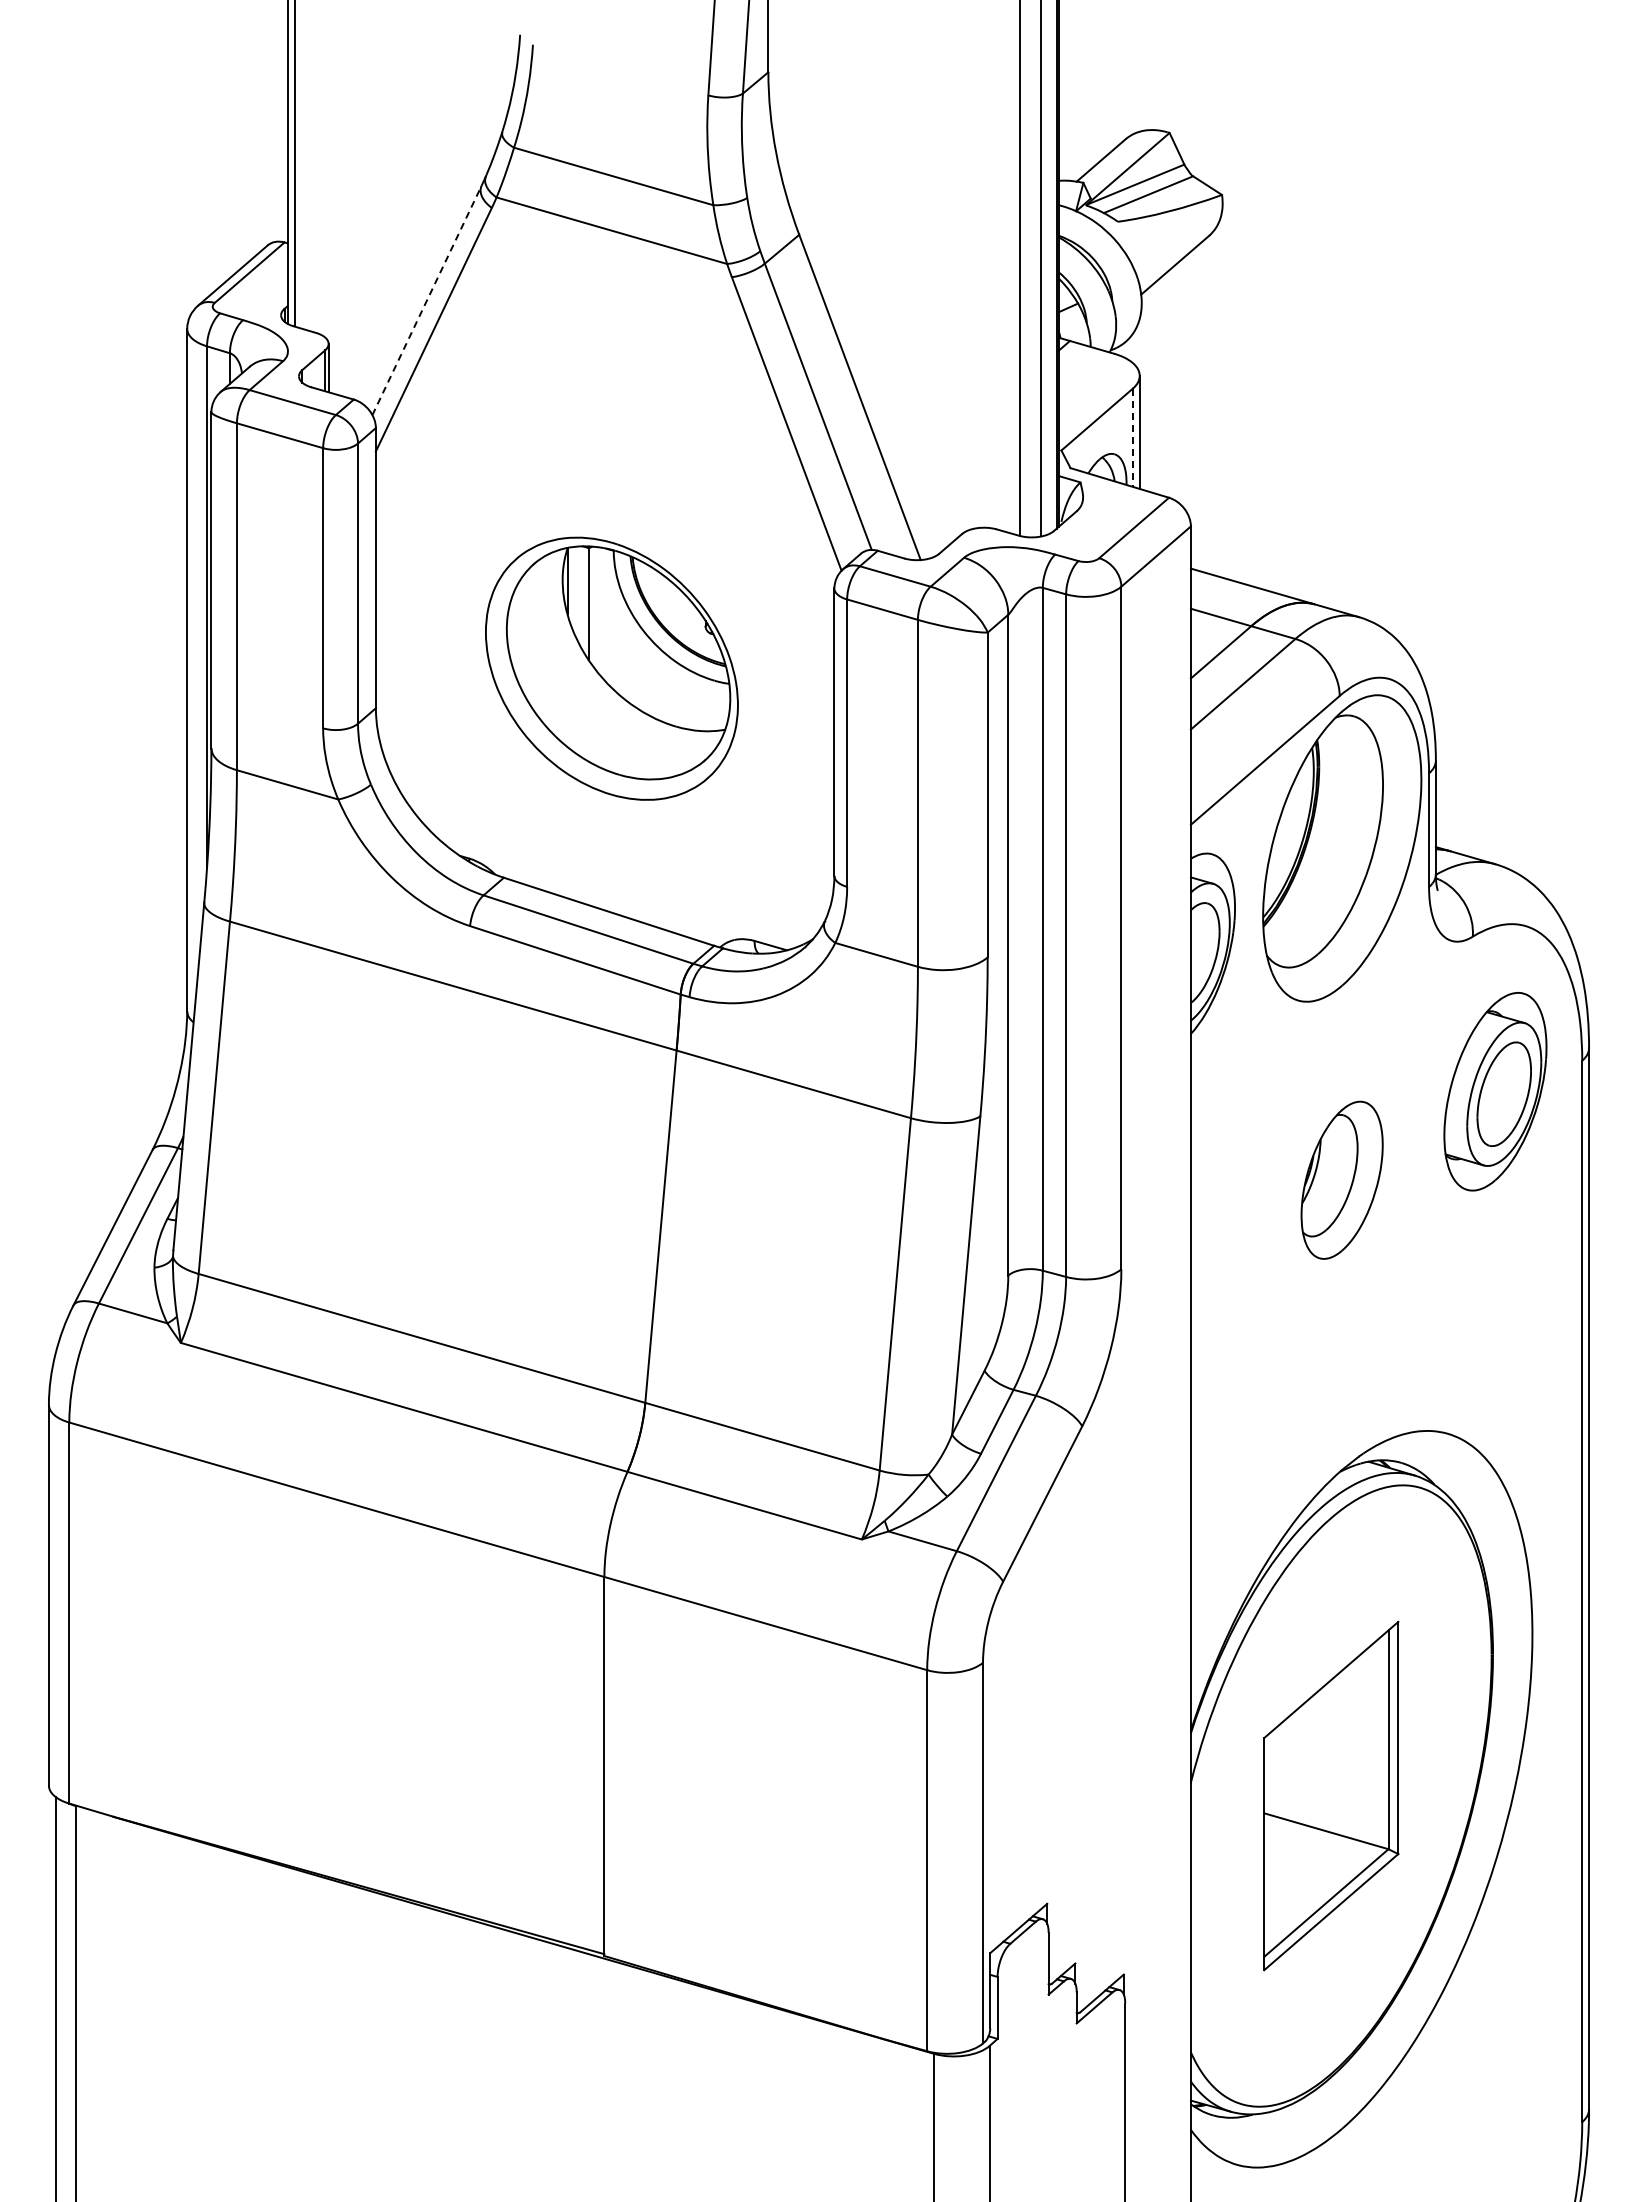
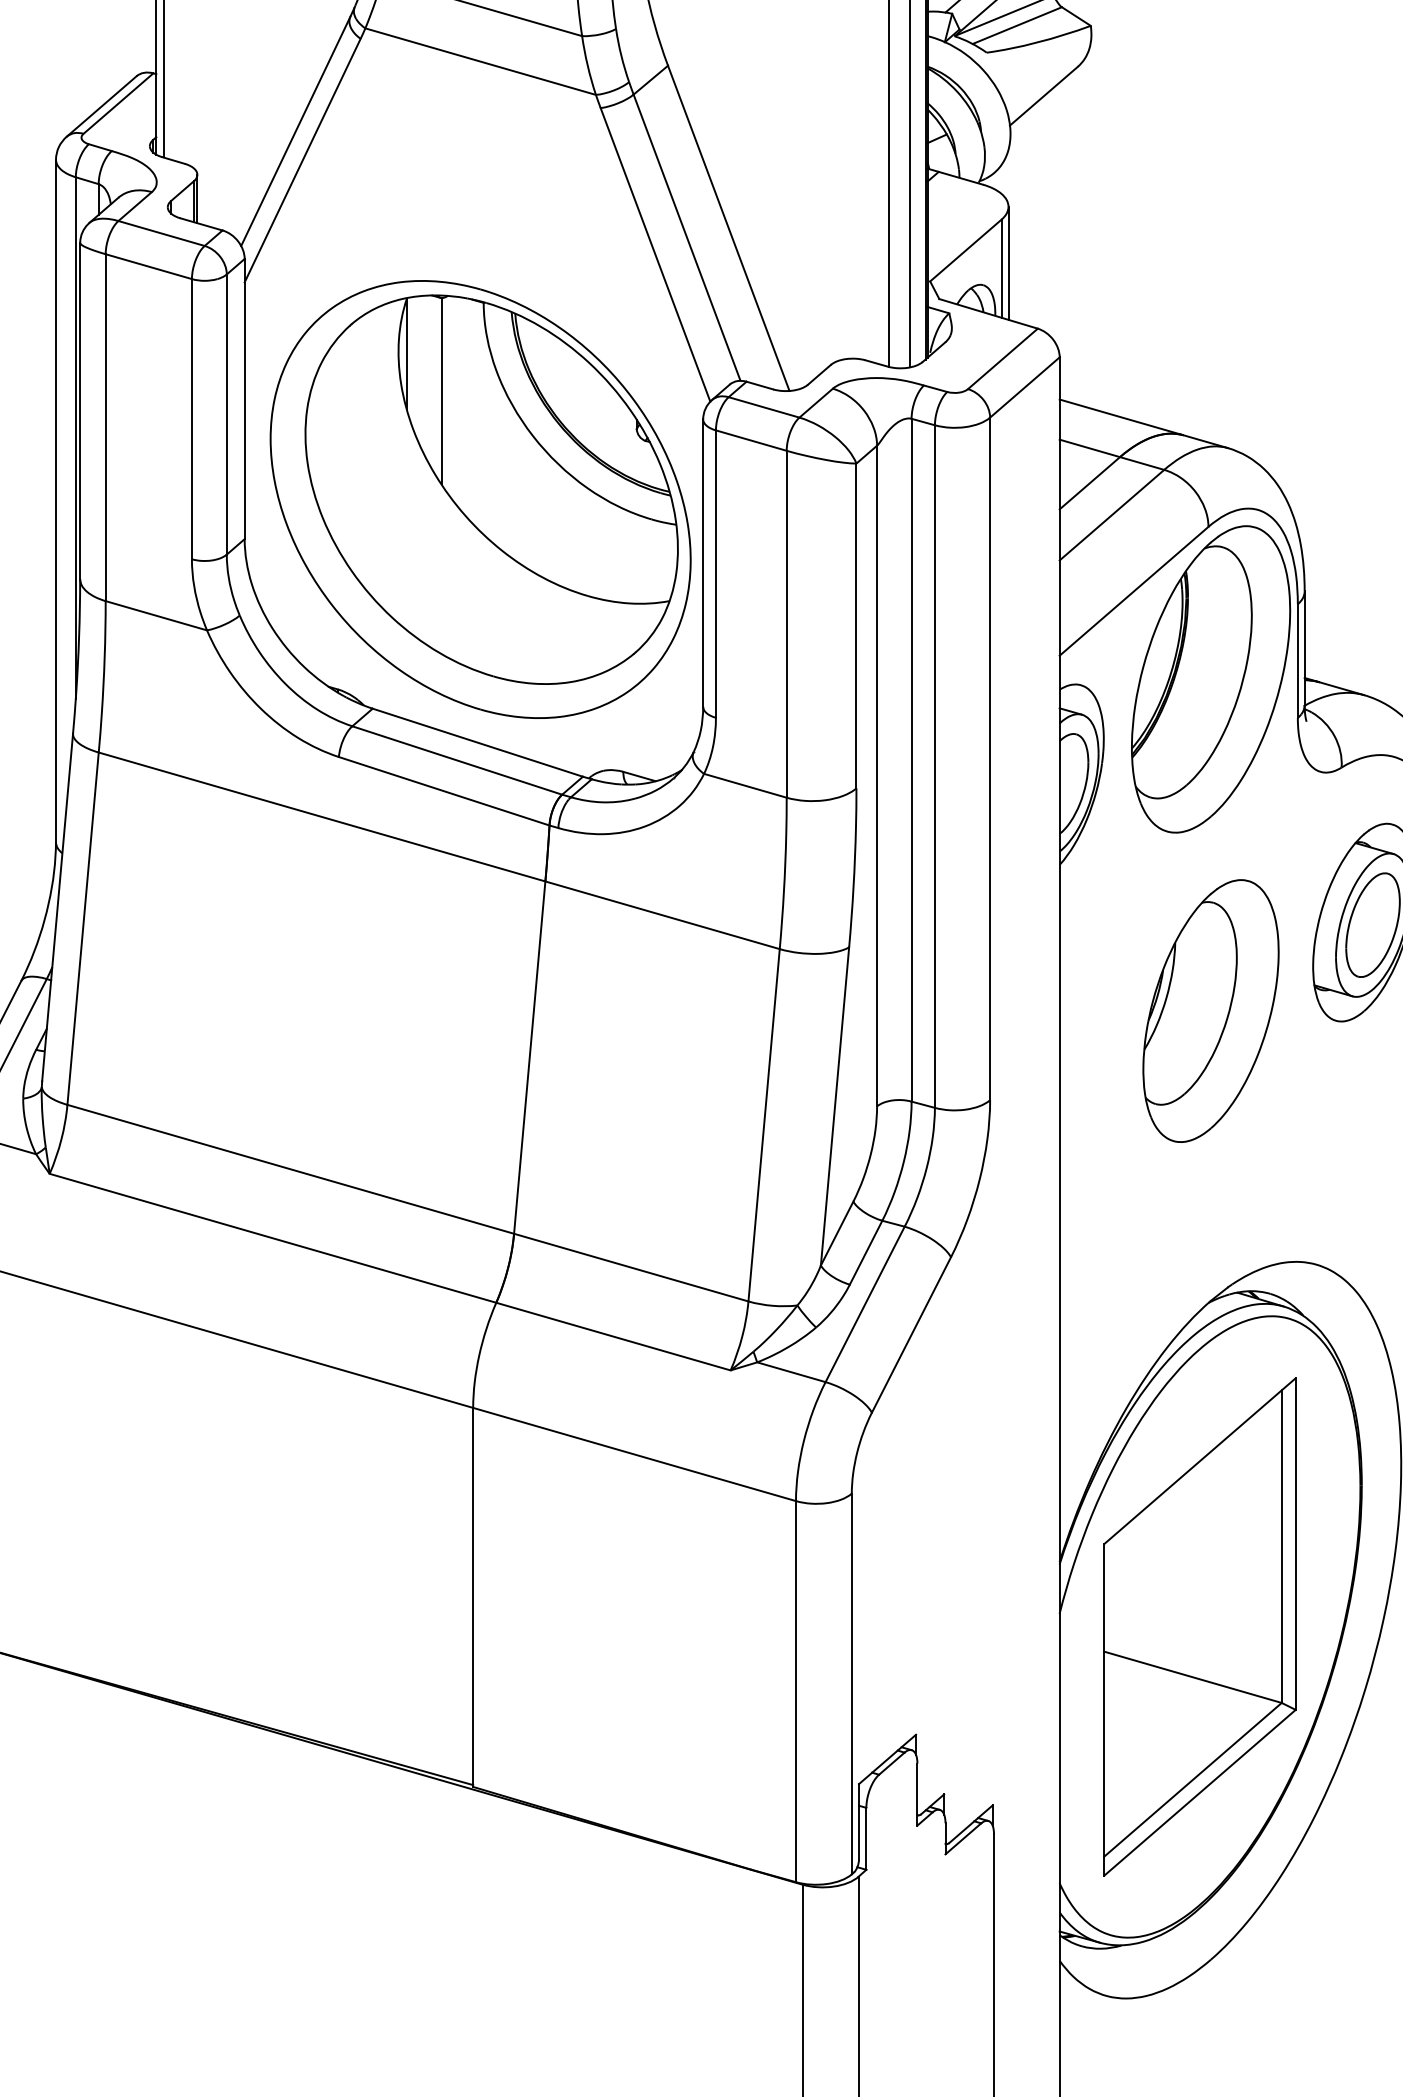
line: (427, 300) -> (296, 131), dashed -> solid
line: (1132, 438) -> (1001, 269), dashed -> solid
part: (611, 668) -> (480, 499), size x1.67
part: (1341, 1180) -> (1210, 1011), size x1.67
part: (1331, 1795) -> (1200, 1626), size x1.43

